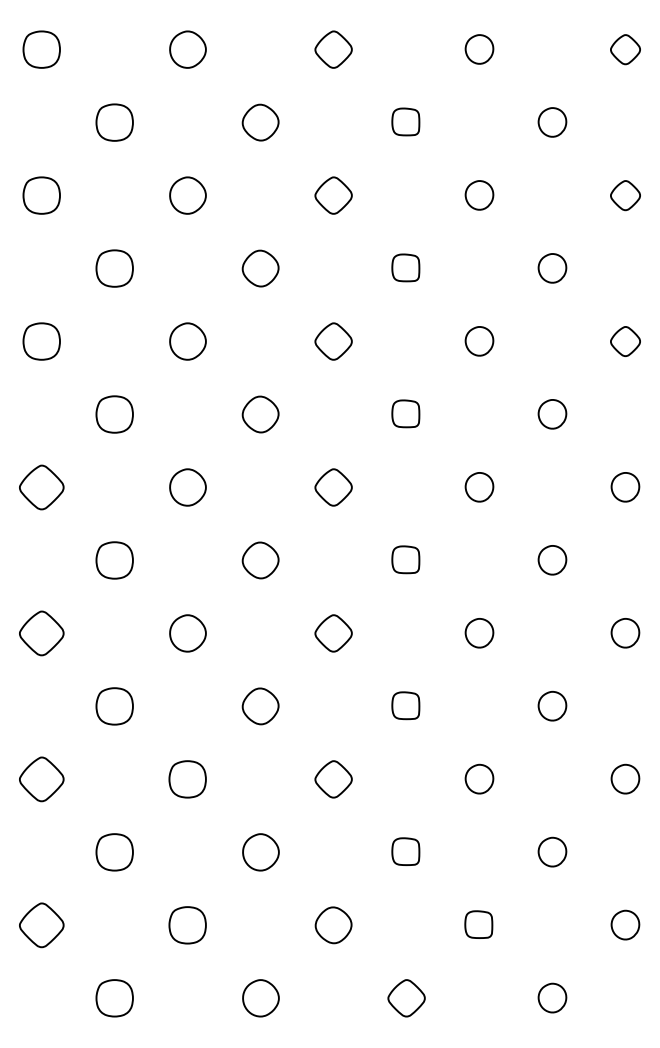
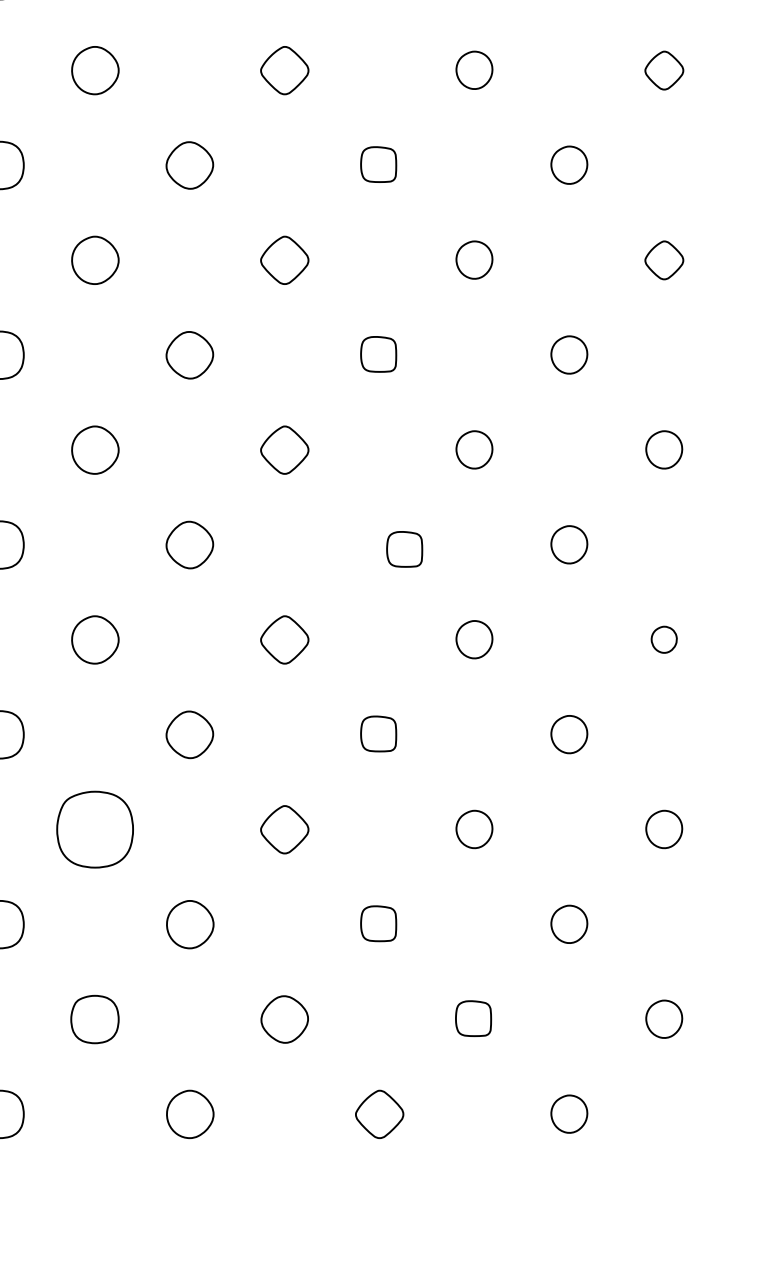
part: (405, 559) -> (404, 549), moved
part: (625, 633) -> (664, 640), size x0.7
part: (187, 779) -> (94, 829), size x1.6

